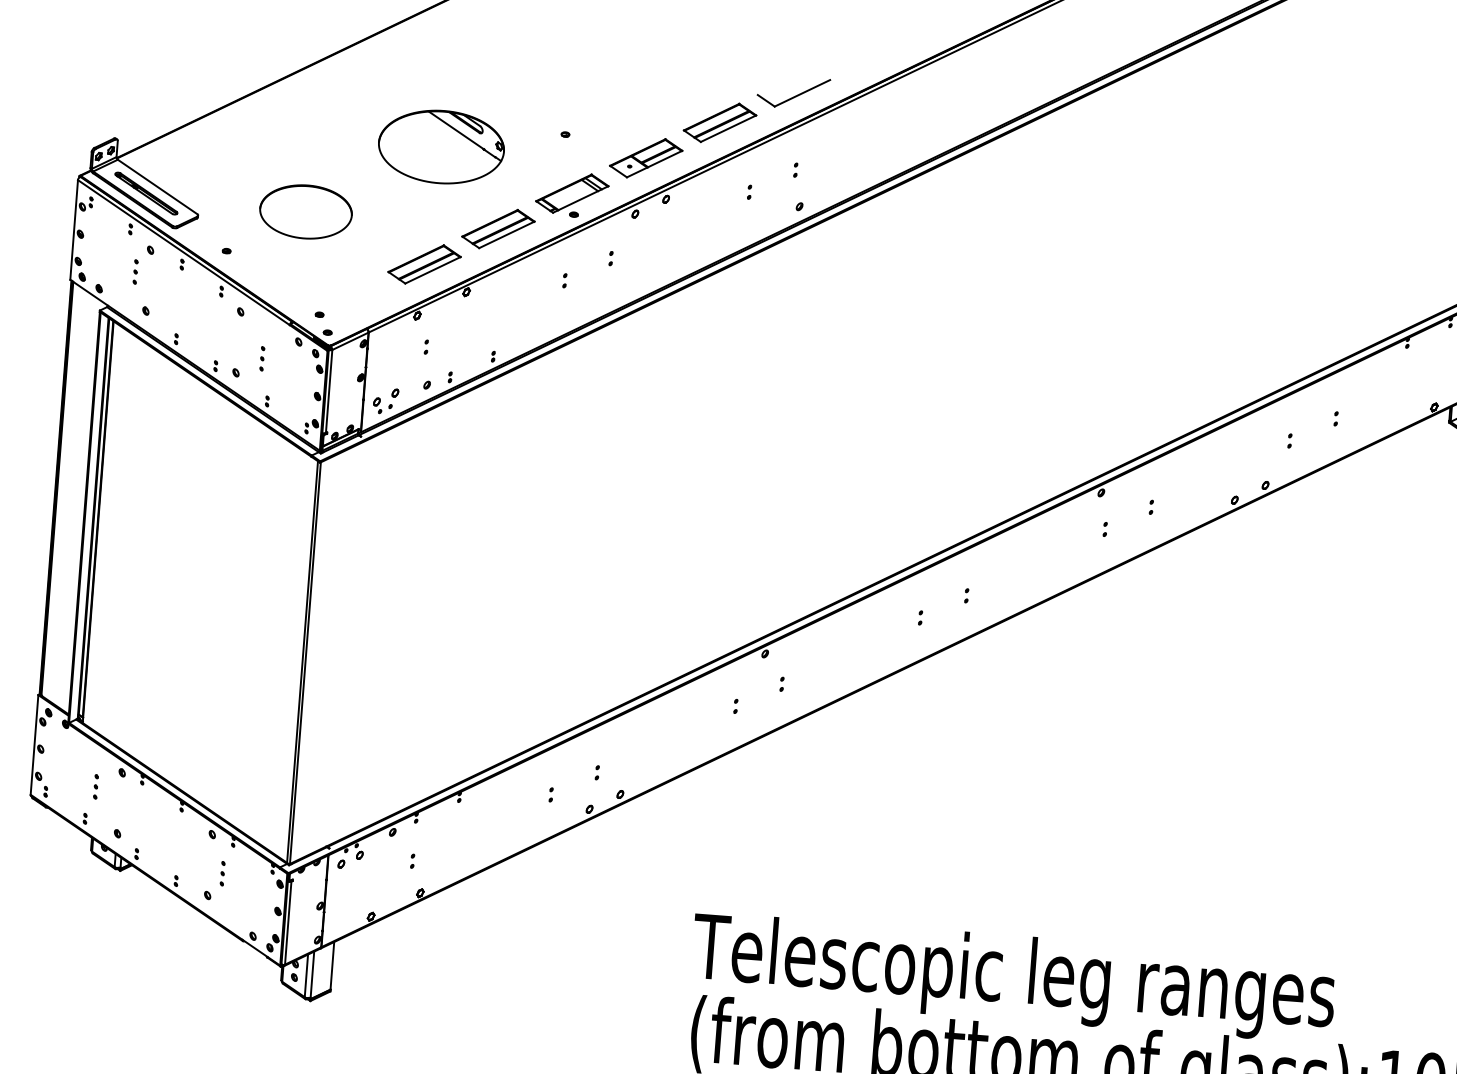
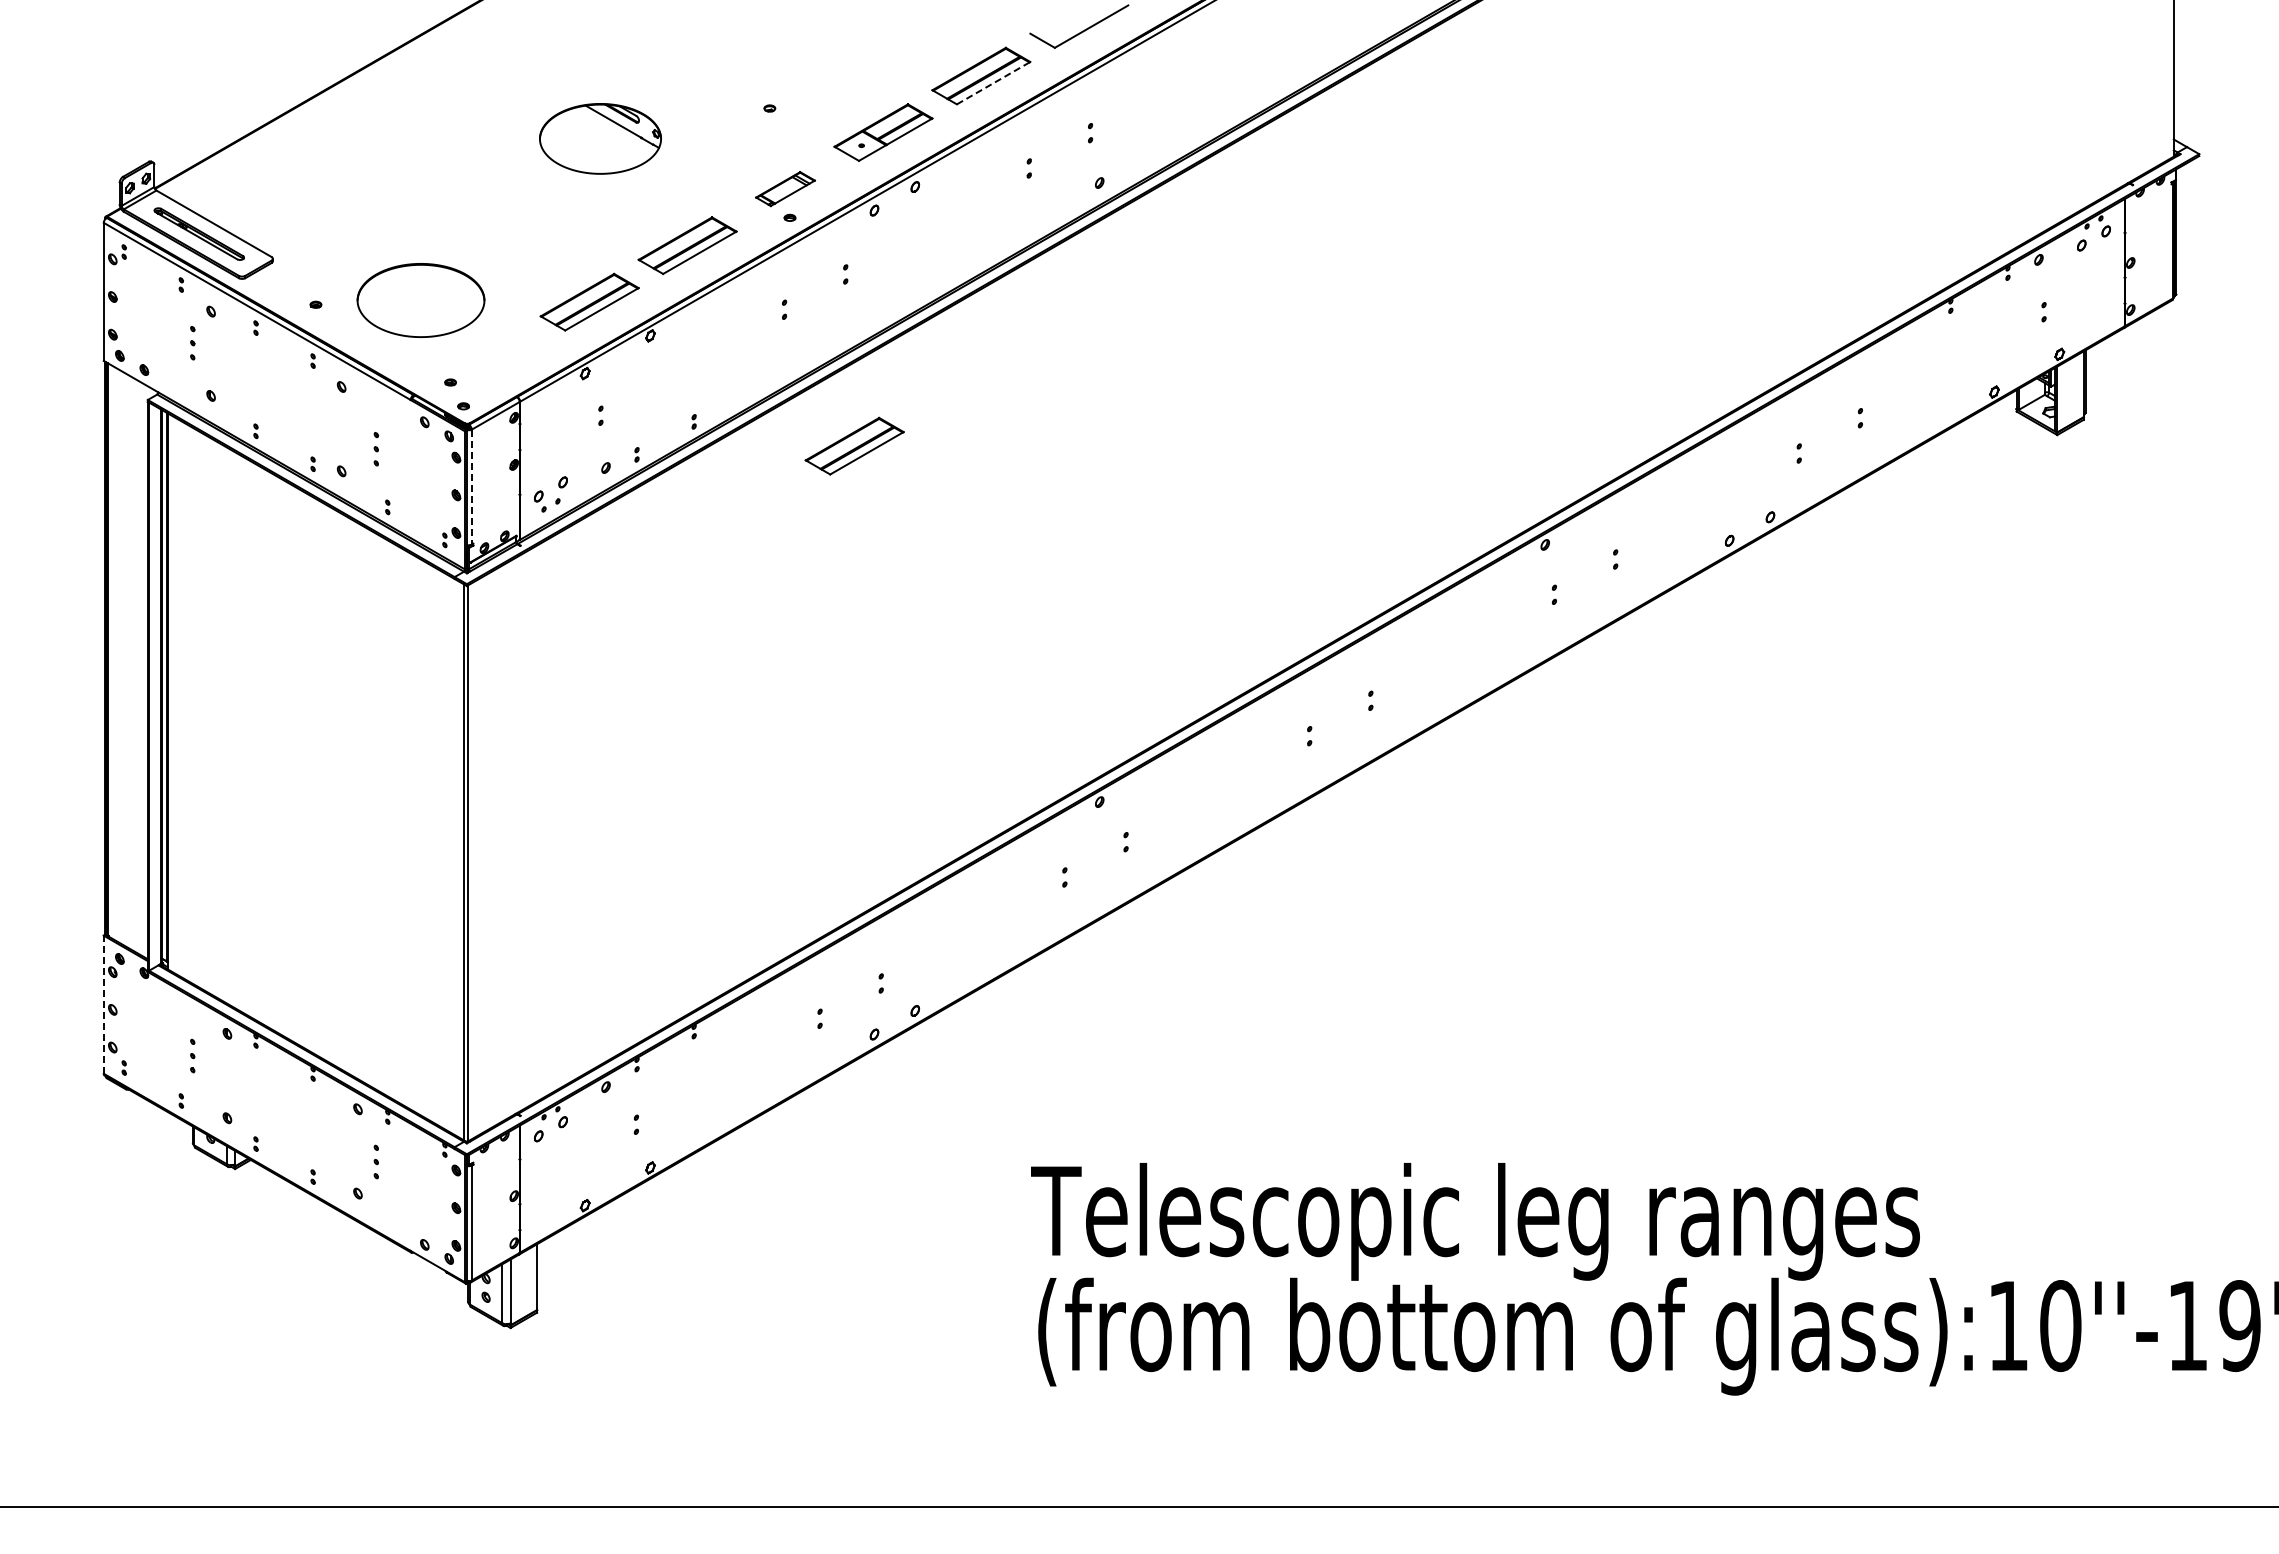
line: (729, 128) -> (994, 82), solid -> dashed
part: (441, 146) -> (600, 138), size x0.7
part: (572, 193) -> (785, 188), size x0.6
part: (305, 211) -> (420, 300), moved
part: (607, 382) -> (854, 445), added
line: (328, 391) -> (471, 487), solid -> dashed
line: (34, 744) -> (103, 1004), solid -> dashed

